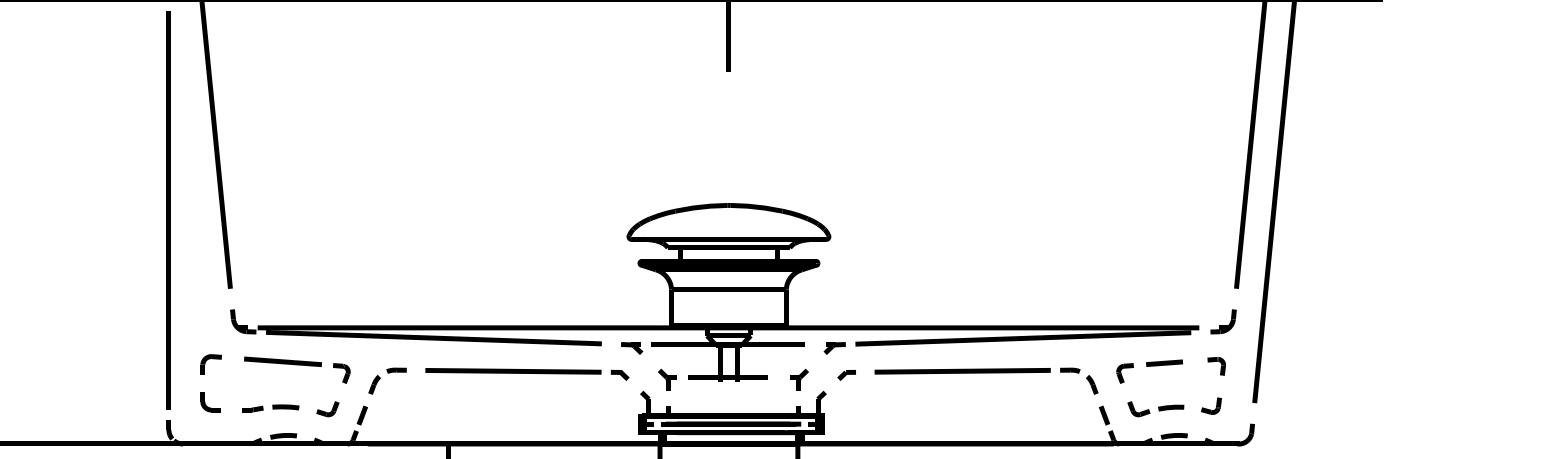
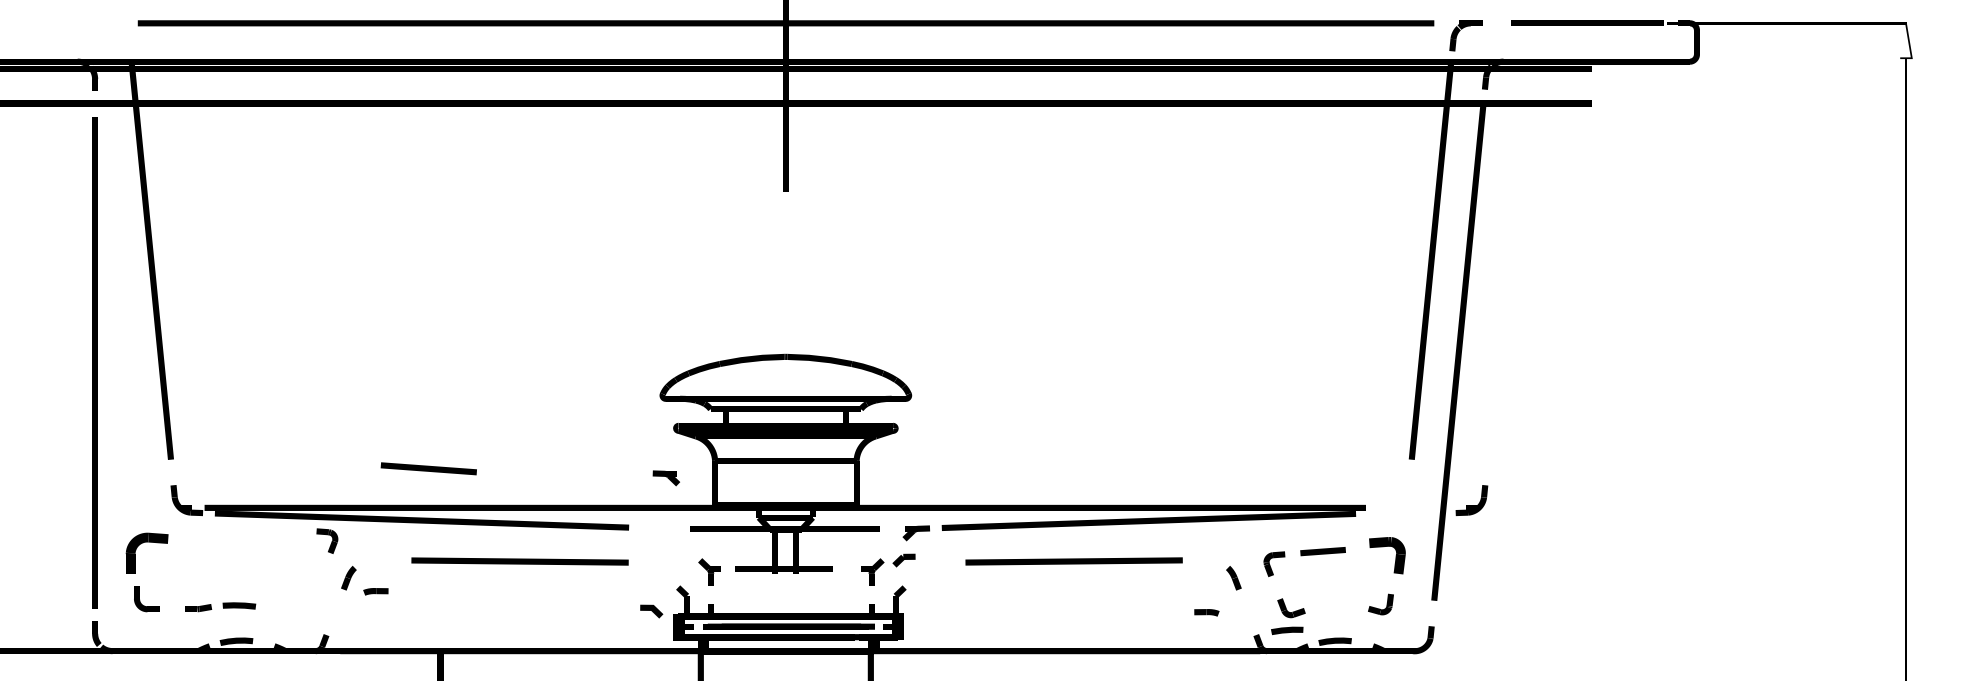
part: (1223, 321) -> (1471, 500), moved
part: (631, 348) -> (665, 478), moved
line: (282, 361) -> (428, 468), moved
part: (211, 364) -> (147, 552), size x1.6
part: (1216, 365) -> (1387, 554), size x1.6
part: (396, 370) -> (375, 591), moved
part: (1070, 370) -> (1206, 612), moved
part: (341, 372) -> (327, 540), moved
line: (620, 375) -> (651, 611), moved
part: (846, 375) -> (903, 560), moved
curve: (1171, 407) -> (1287, 630), moved
part: (328, 409) -> (291, 608), removed
line: (362, 415) -> (333, 615), removed
line: (1104, 415) -> (1248, 615), removed

